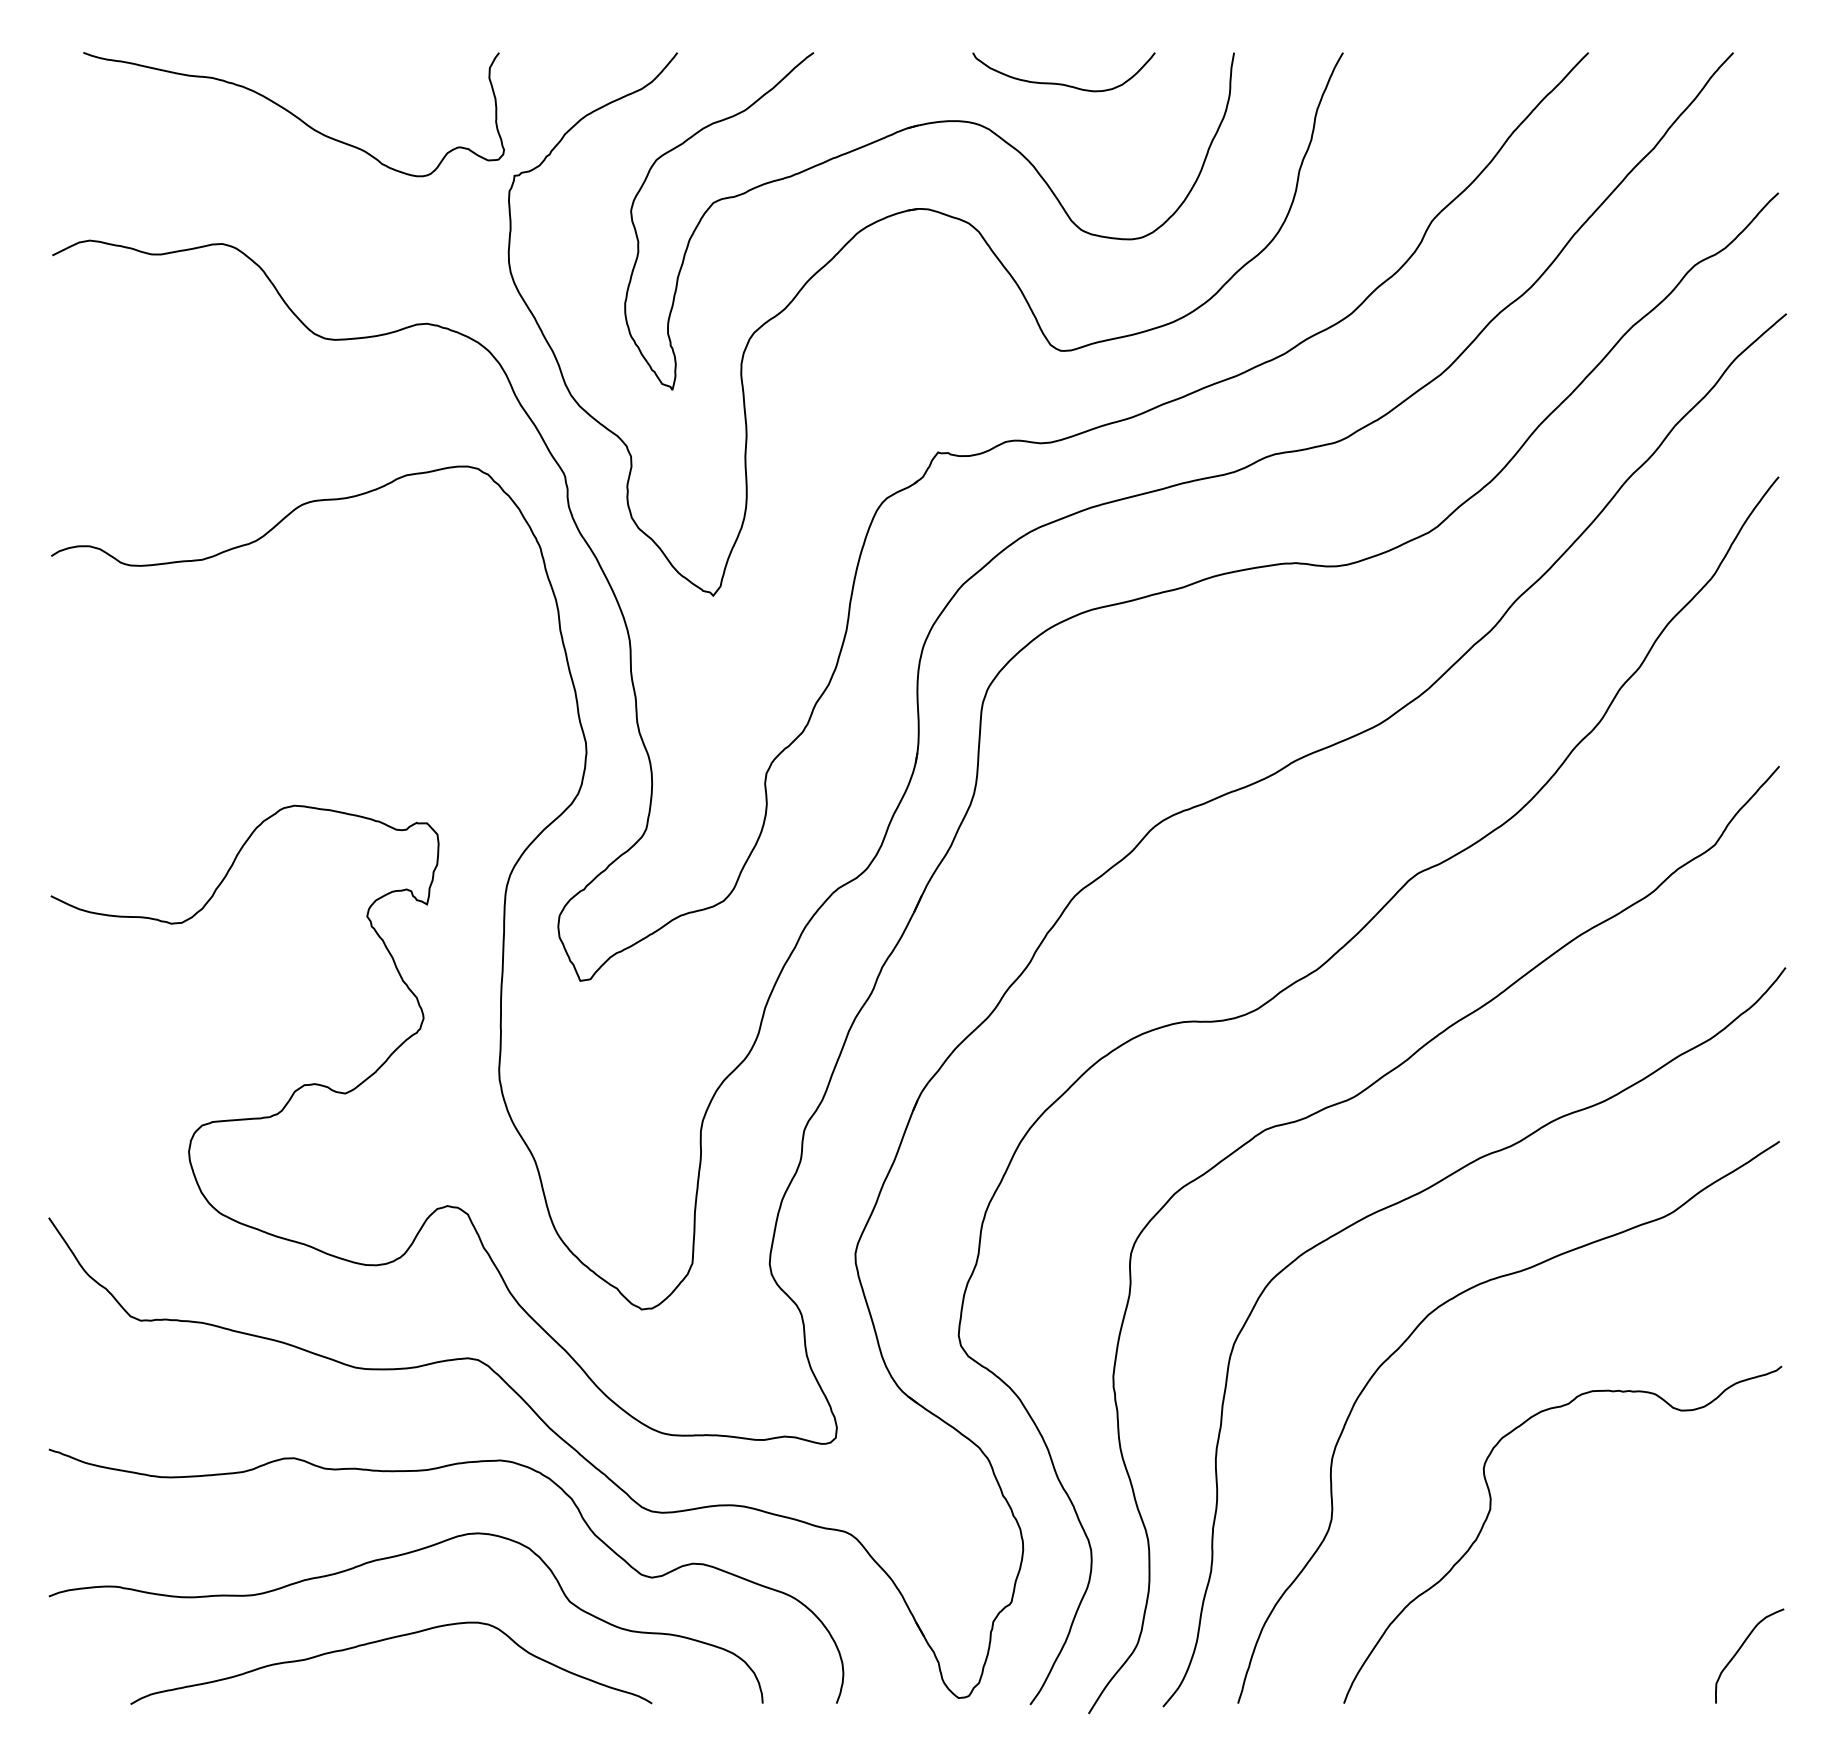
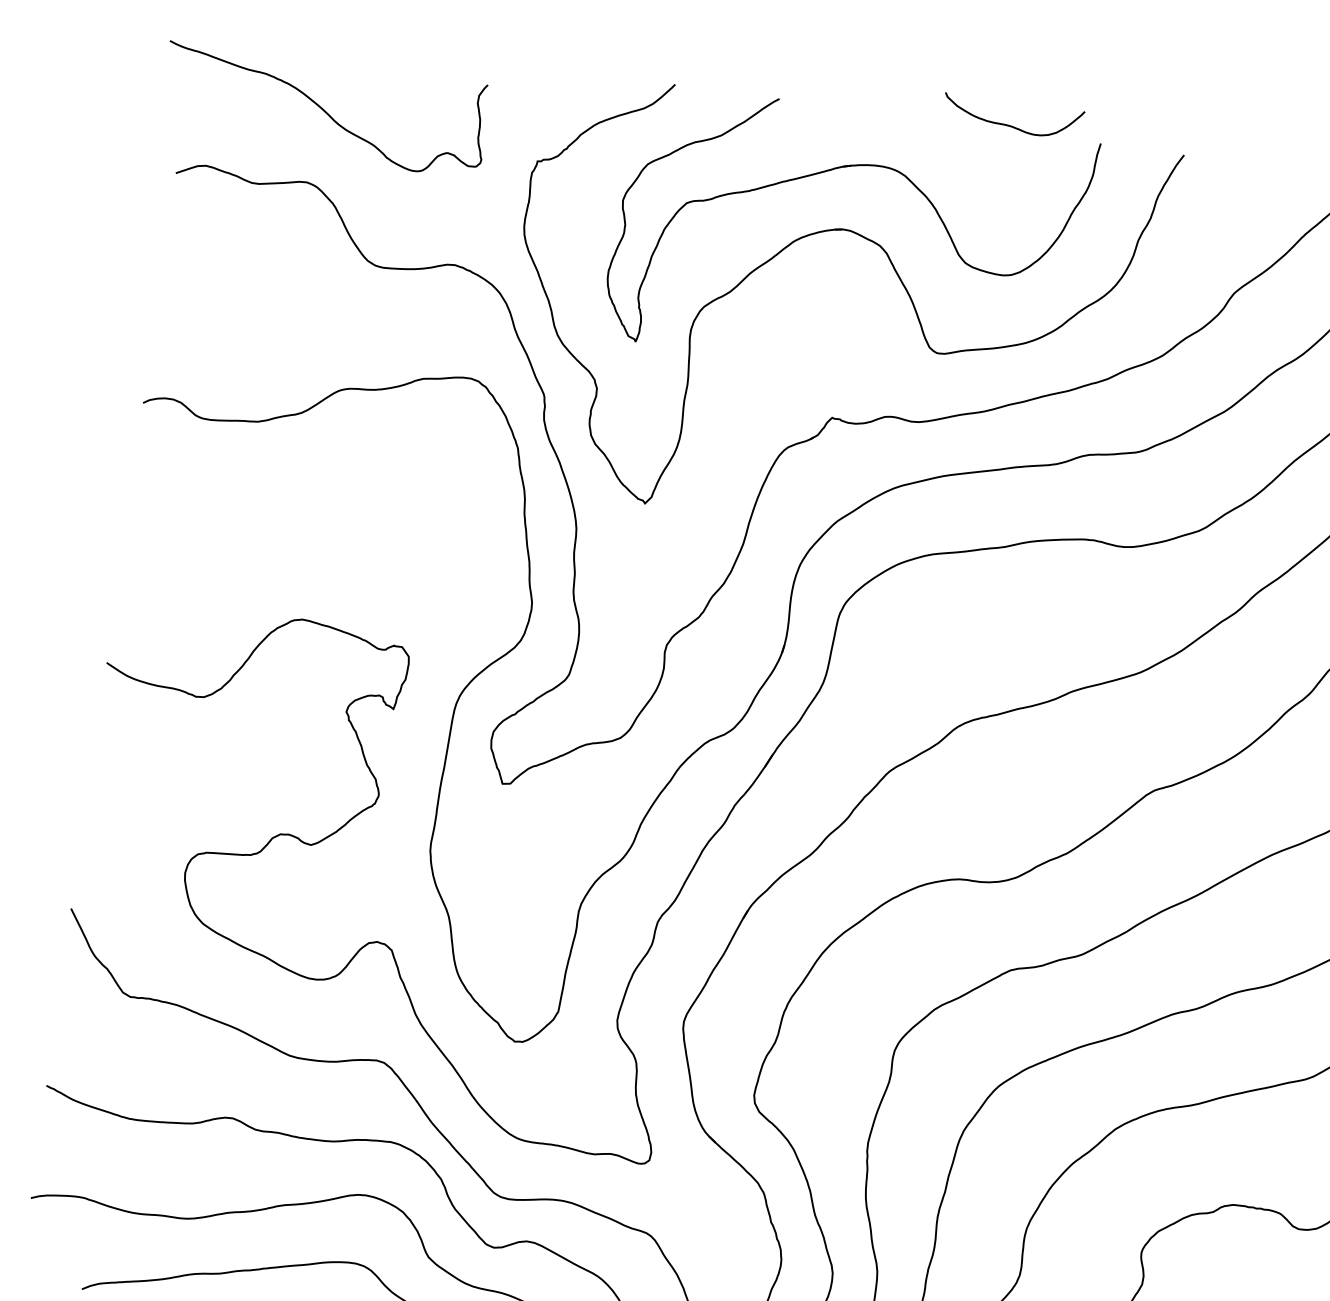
curve: (1062, 83) -> (1010, 125), moved
curve: (293, 114) -> (324, 110), moved

